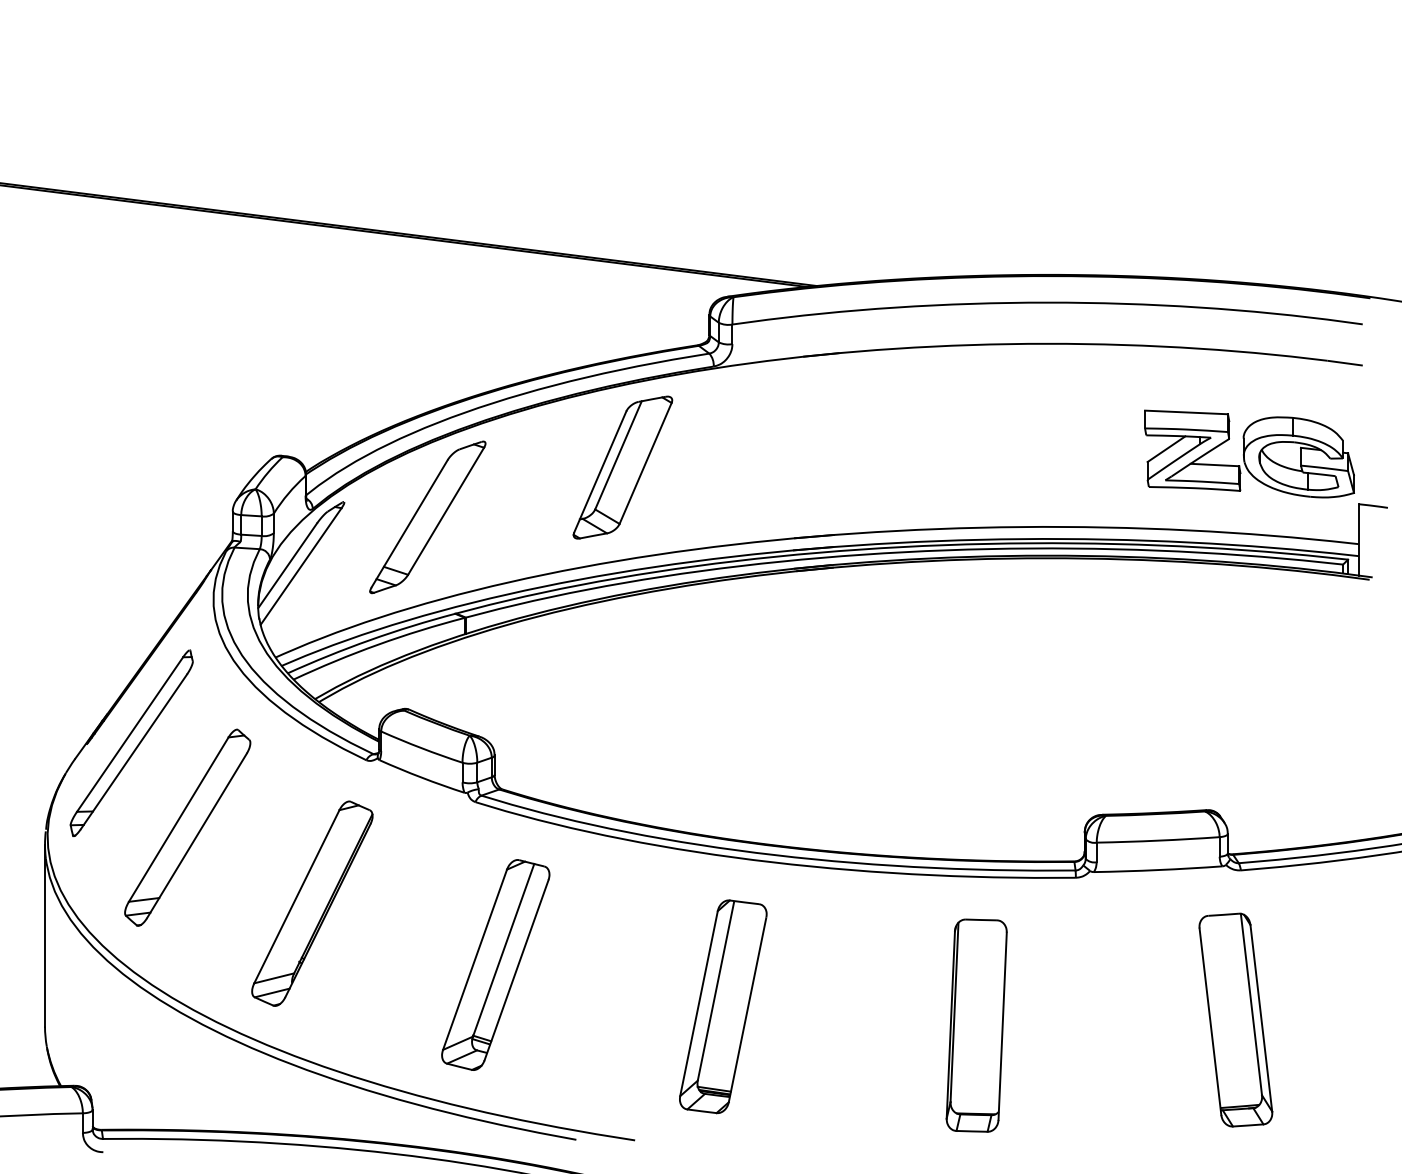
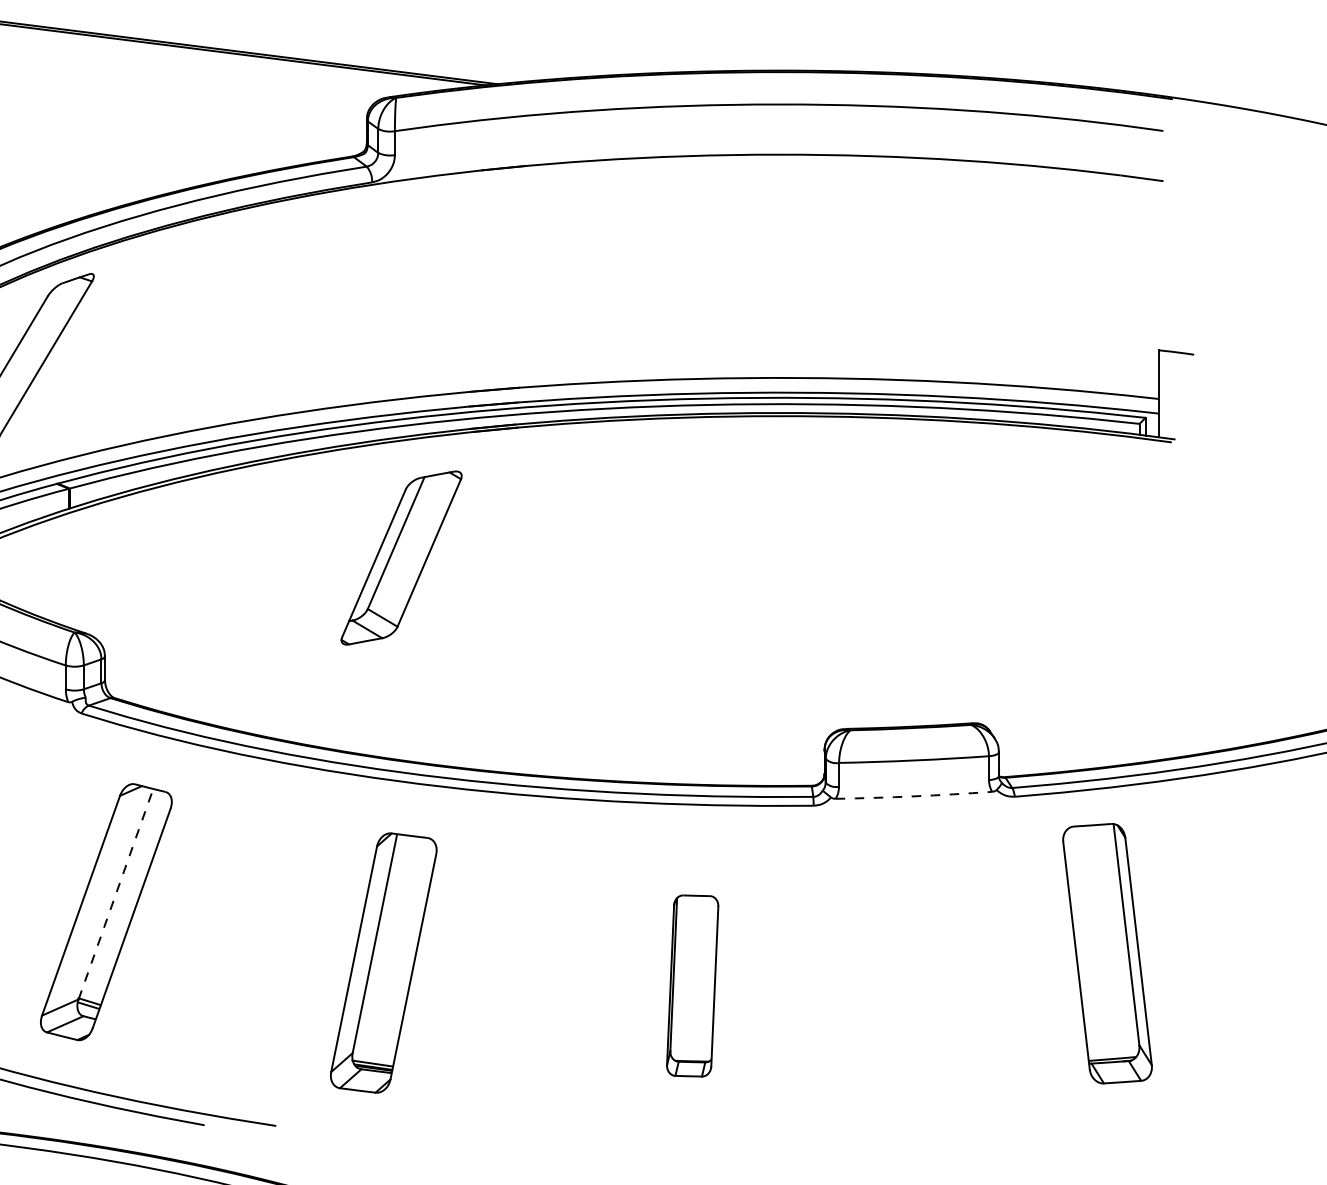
part: (1249, 453) -> (1025, 288), removed
part: (622, 467) -> (401, 557), moved
arc: (1158, 870) -> (914, 796), solid -> dashed
line: (503, 950) -> (115, 894), solid -> dashed
part: (1235, 1019) -> (1107, 952), moved
part: (976, 1025) -> (692, 985), size x0.7

